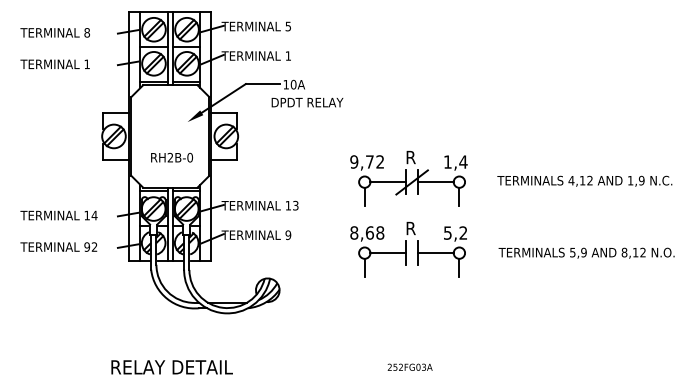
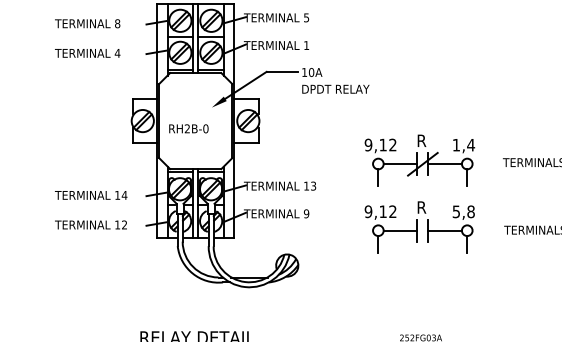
text: (87, 64) -> (117, 53), 1 -> 4
text: (307, 102) -> (335, 89), moved
text: (171, 157) -> (188, 128), moved
text: (369, 161) -> (382, 144), 9,72 -> 9,12
text: (367, 232) -> (380, 211), 8,68 -> 9,12
text: (463, 232) -> (471, 211), 5,2 -> 5,8
text: (87, 246) -> (117, 224), 92 -> 12

